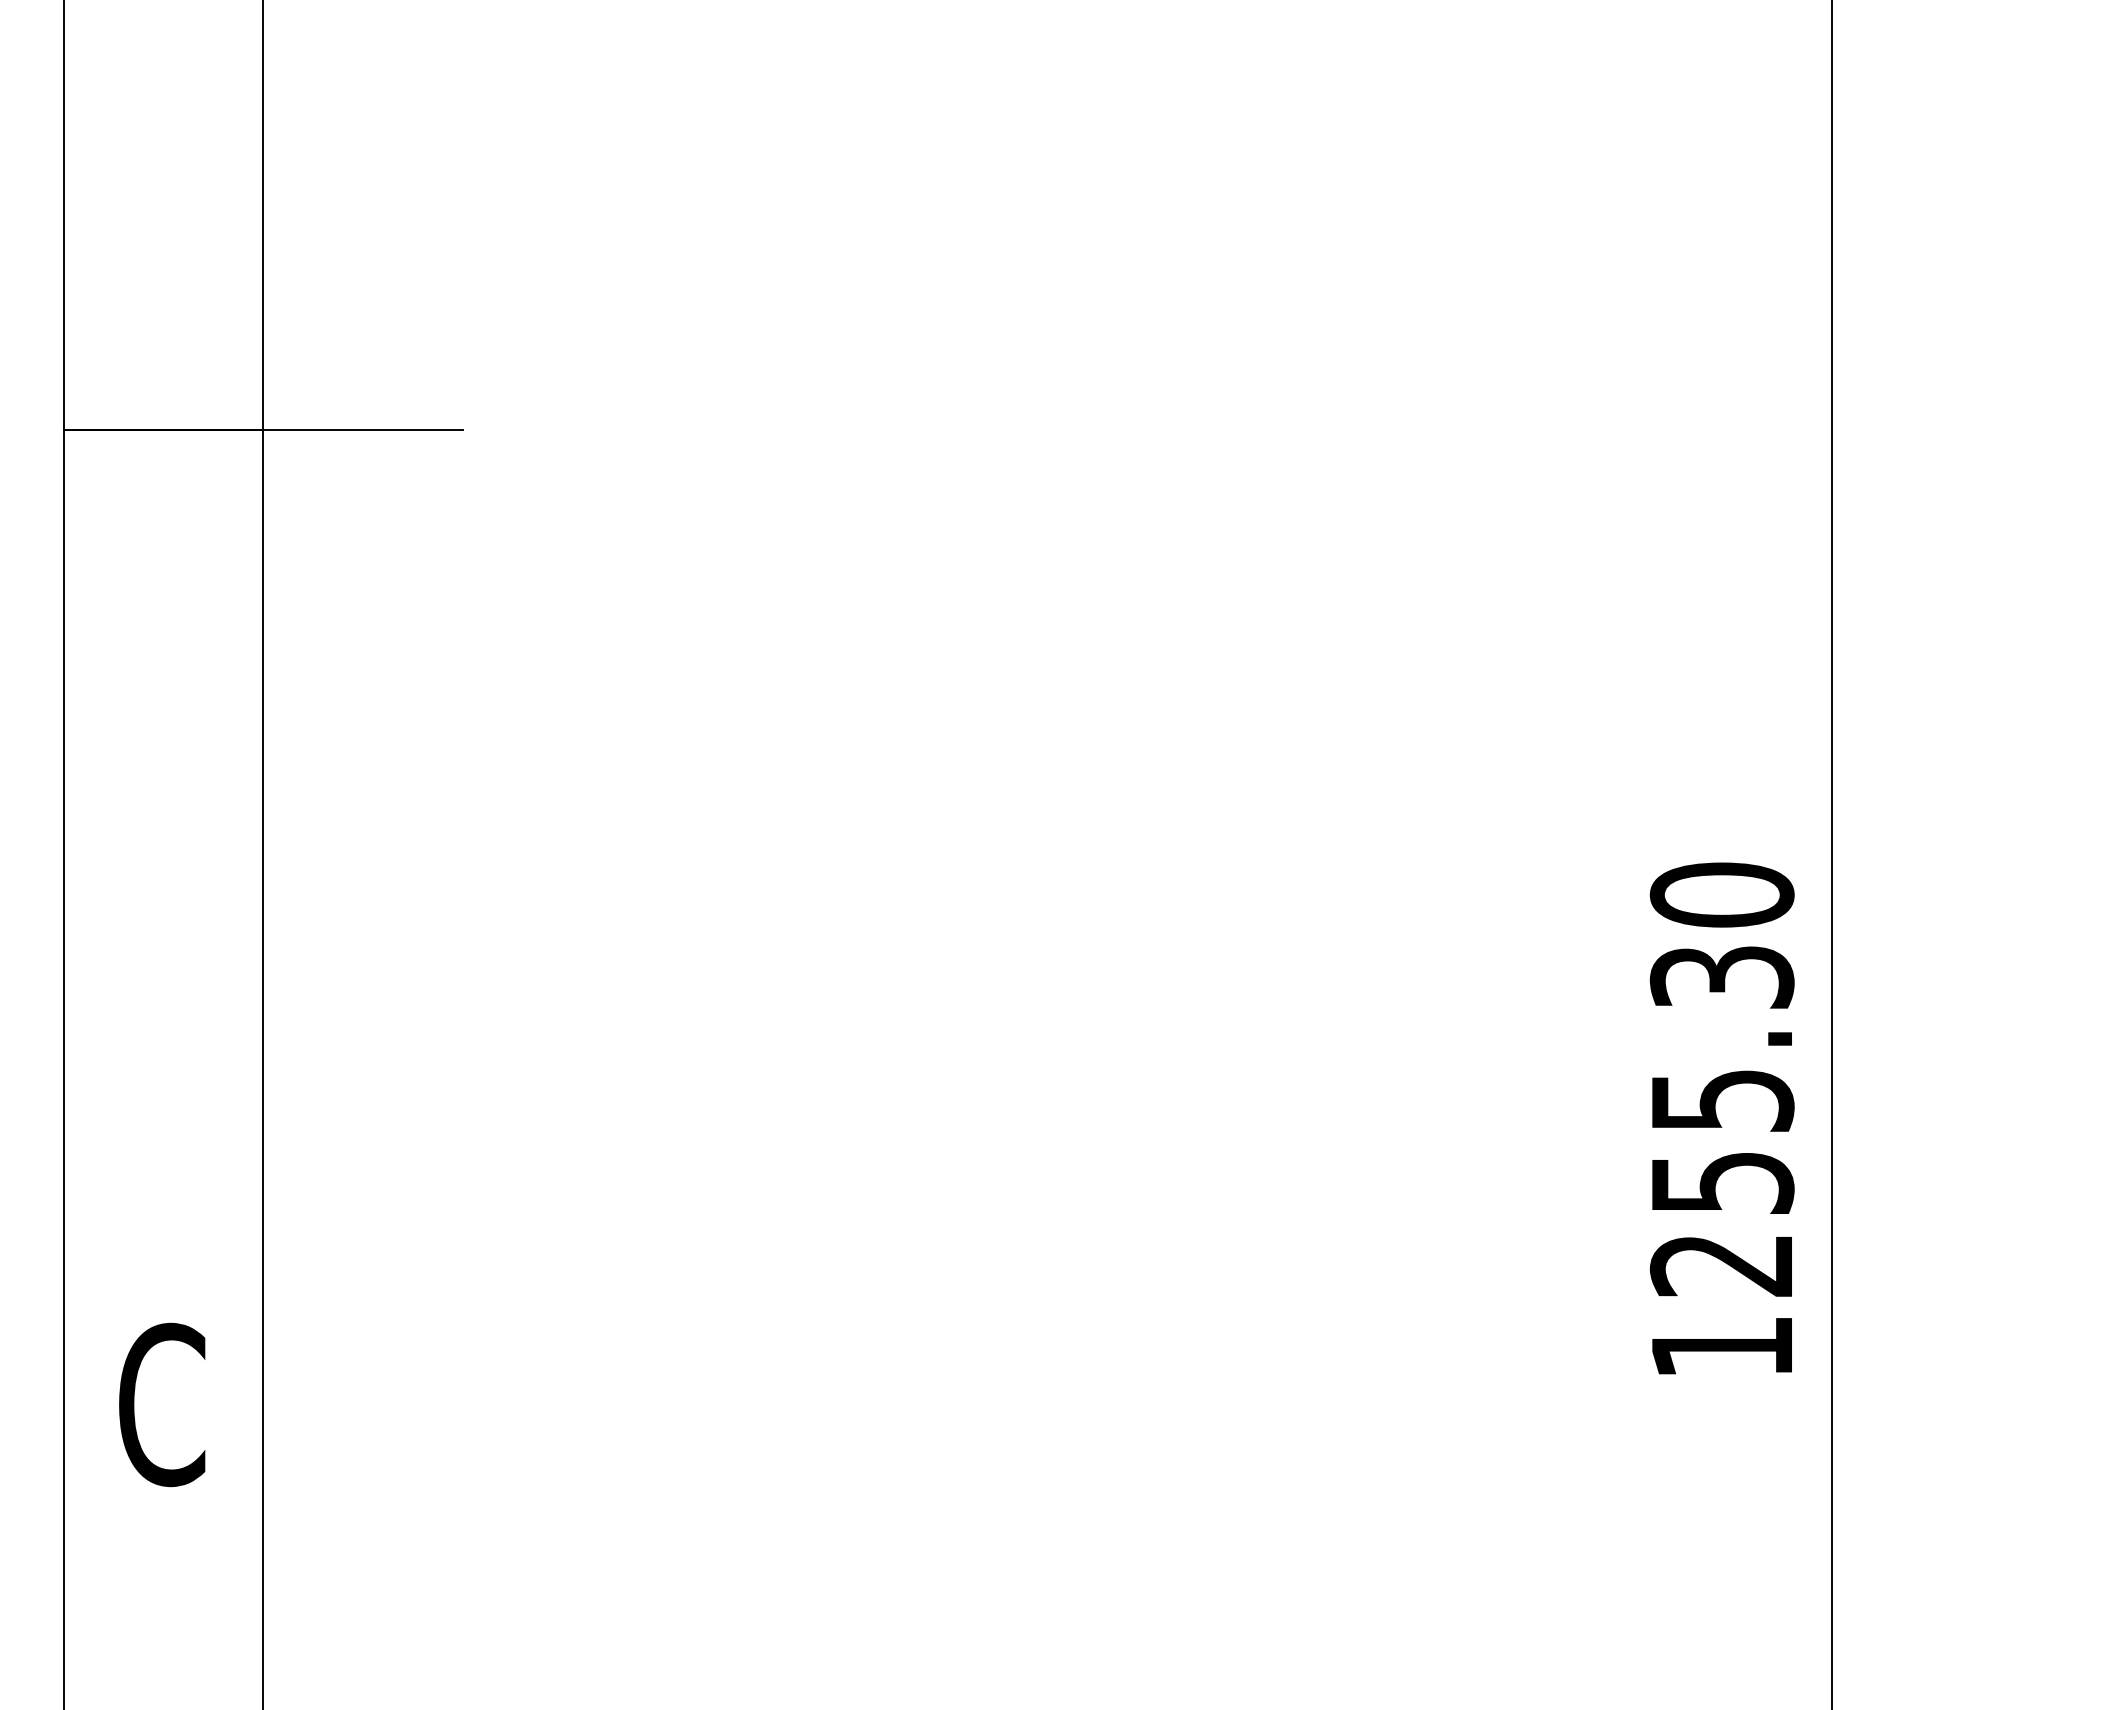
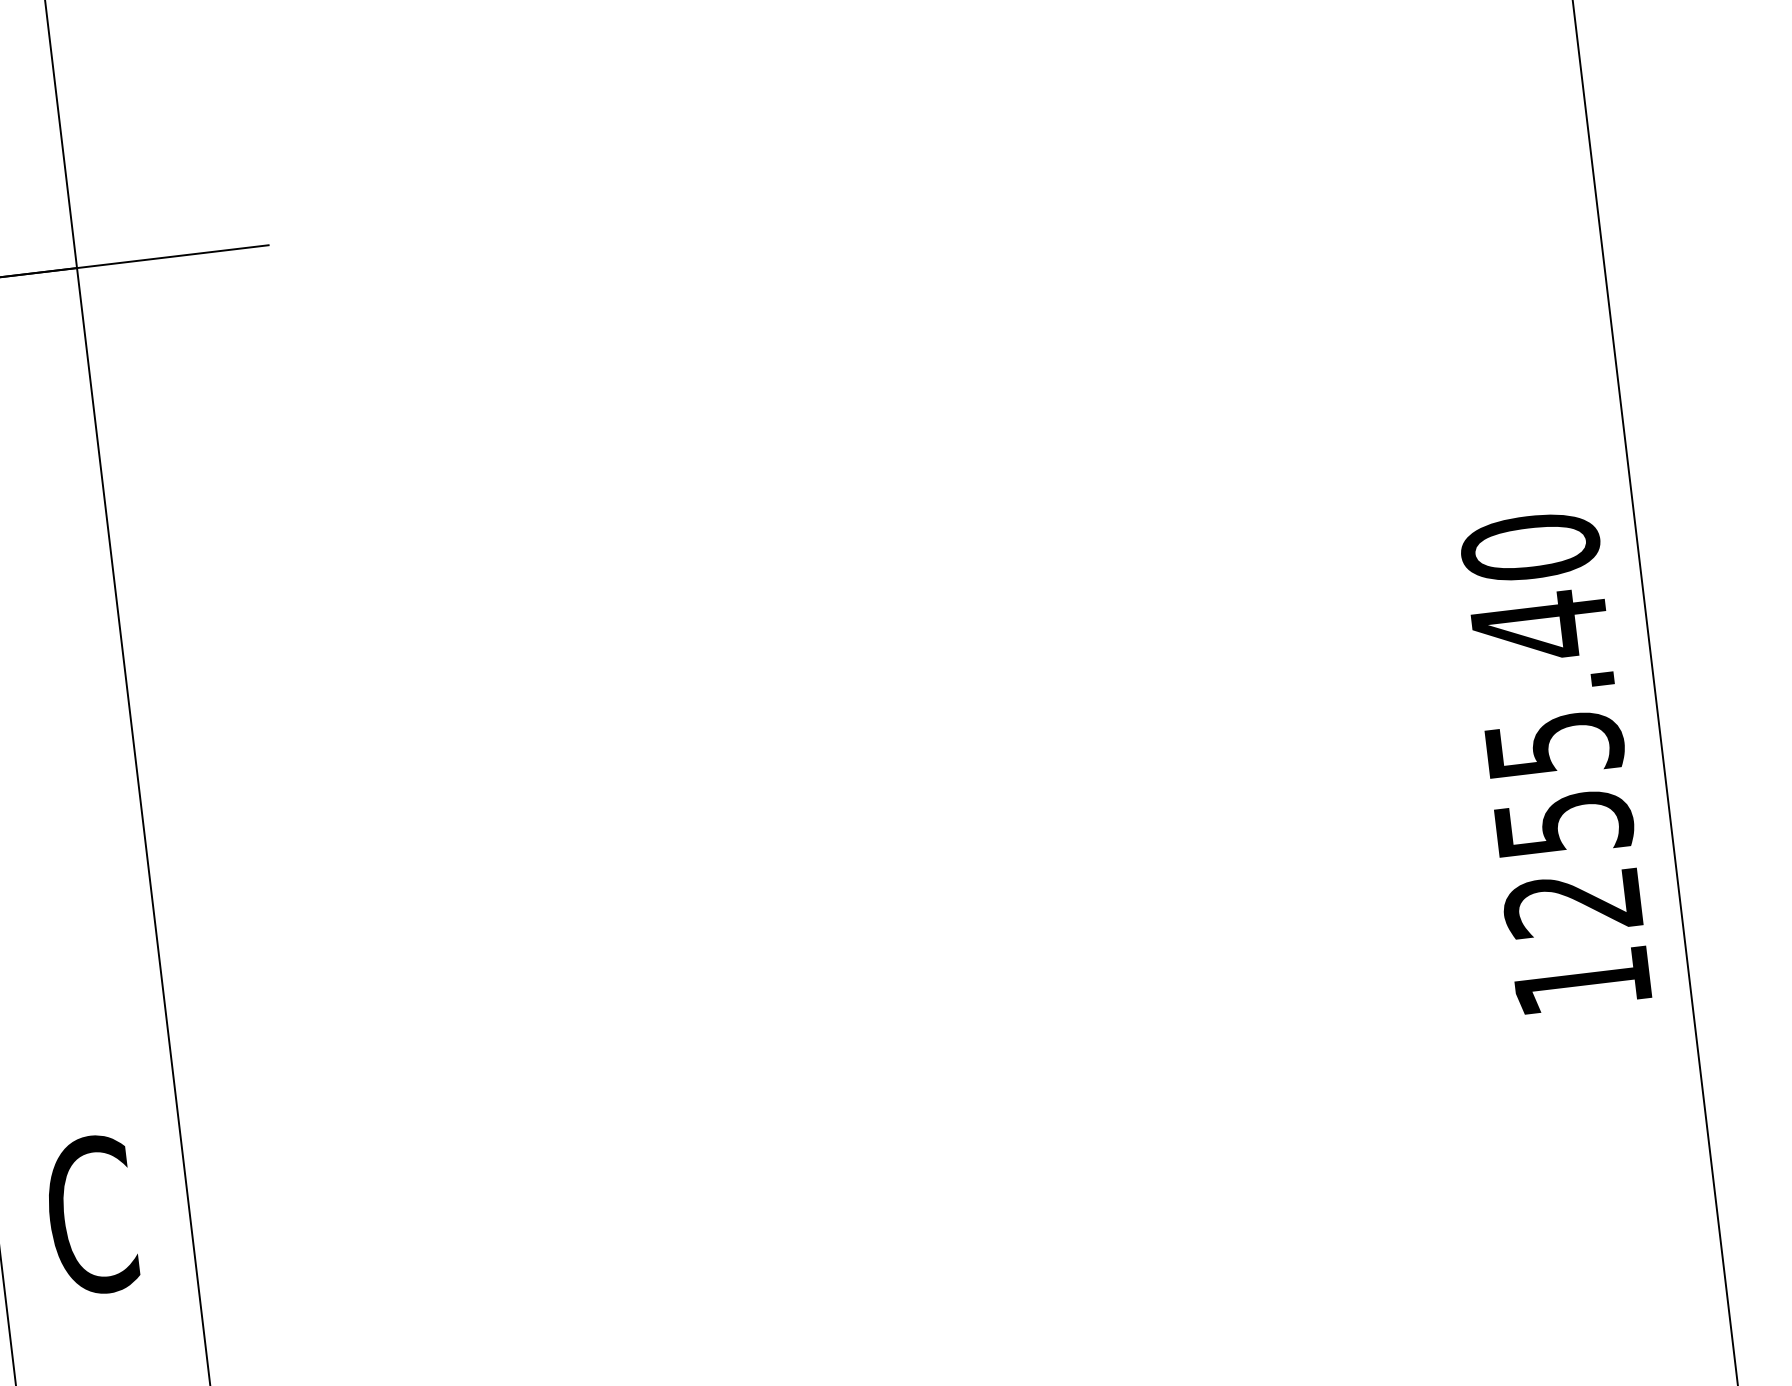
text: (1721, 977) -> (1539, 626), 1255.30 -> 1255.40

